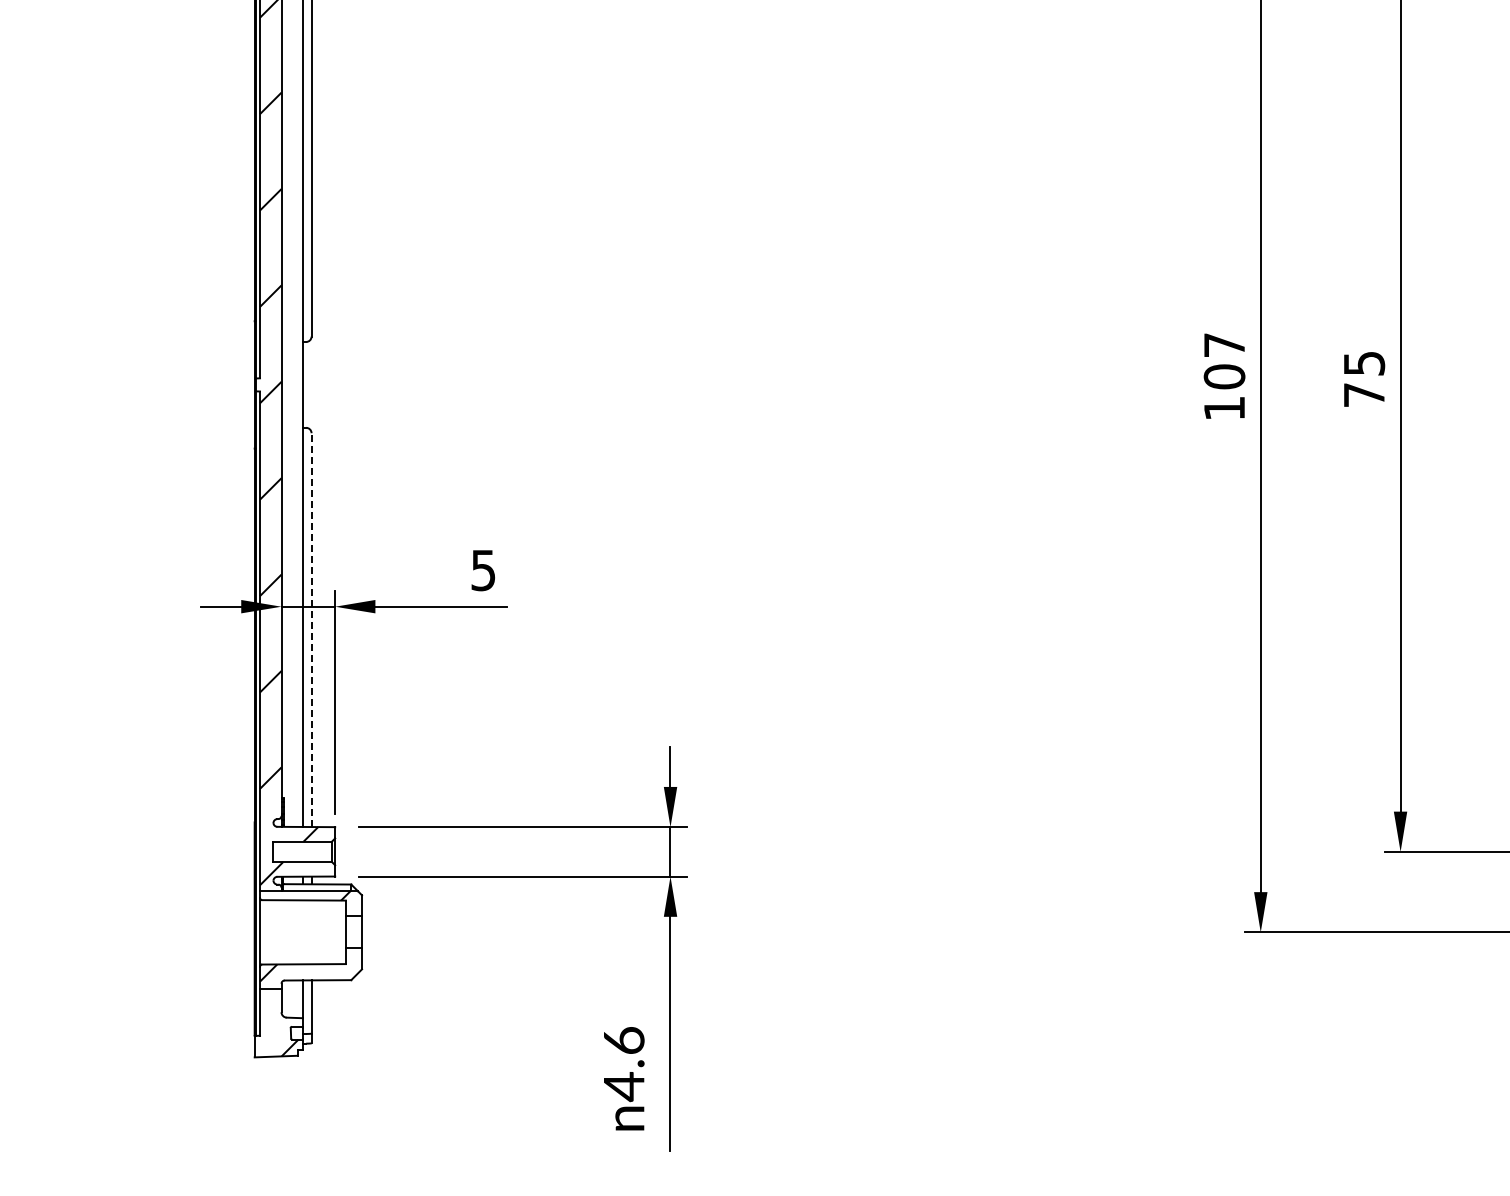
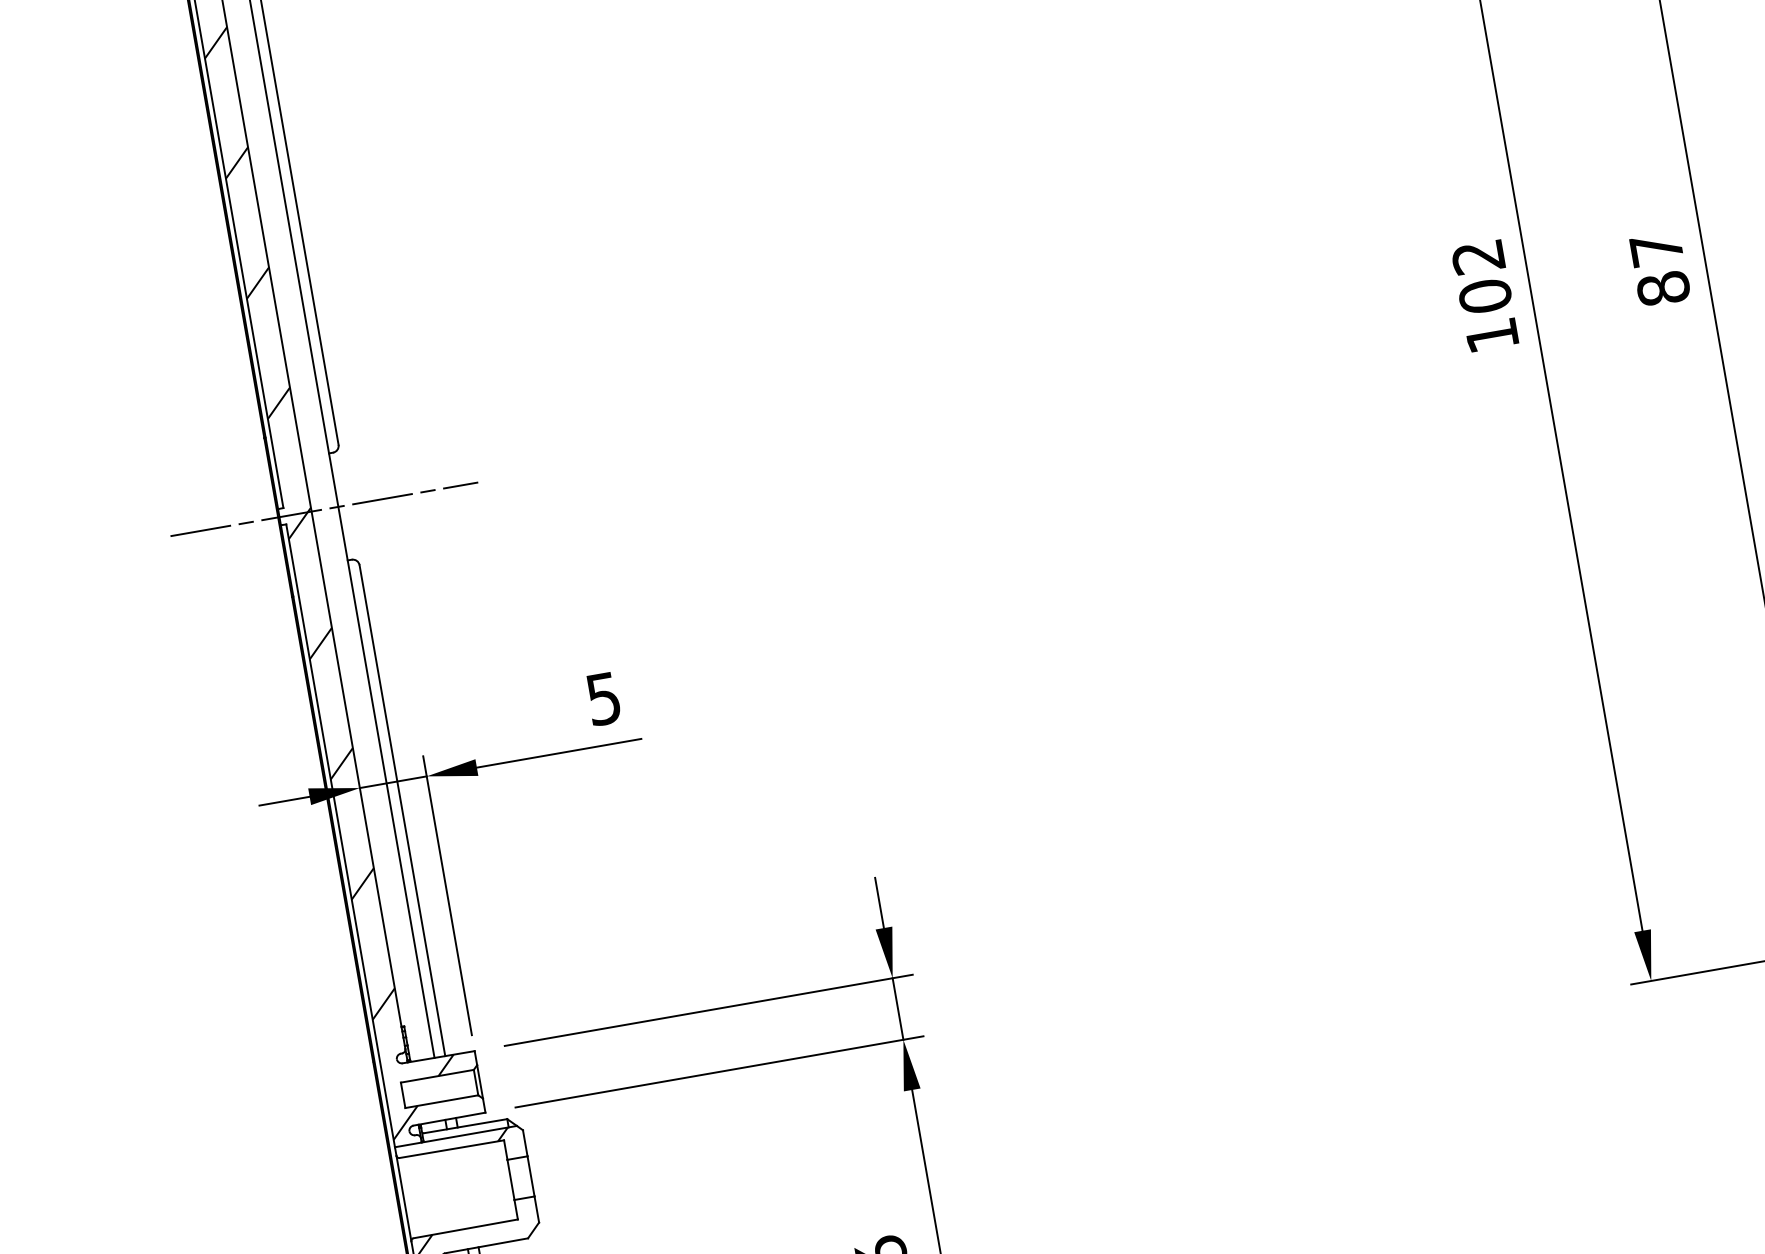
text: (1223, 345) -> (1477, 257), 107 -> 102
text: (1364, 379) -> (1660, 269), 75 -> 87
line: (291, 384) -> (323, 508), added
line: (311, 630) -> (402, 811), dashed -> solid

